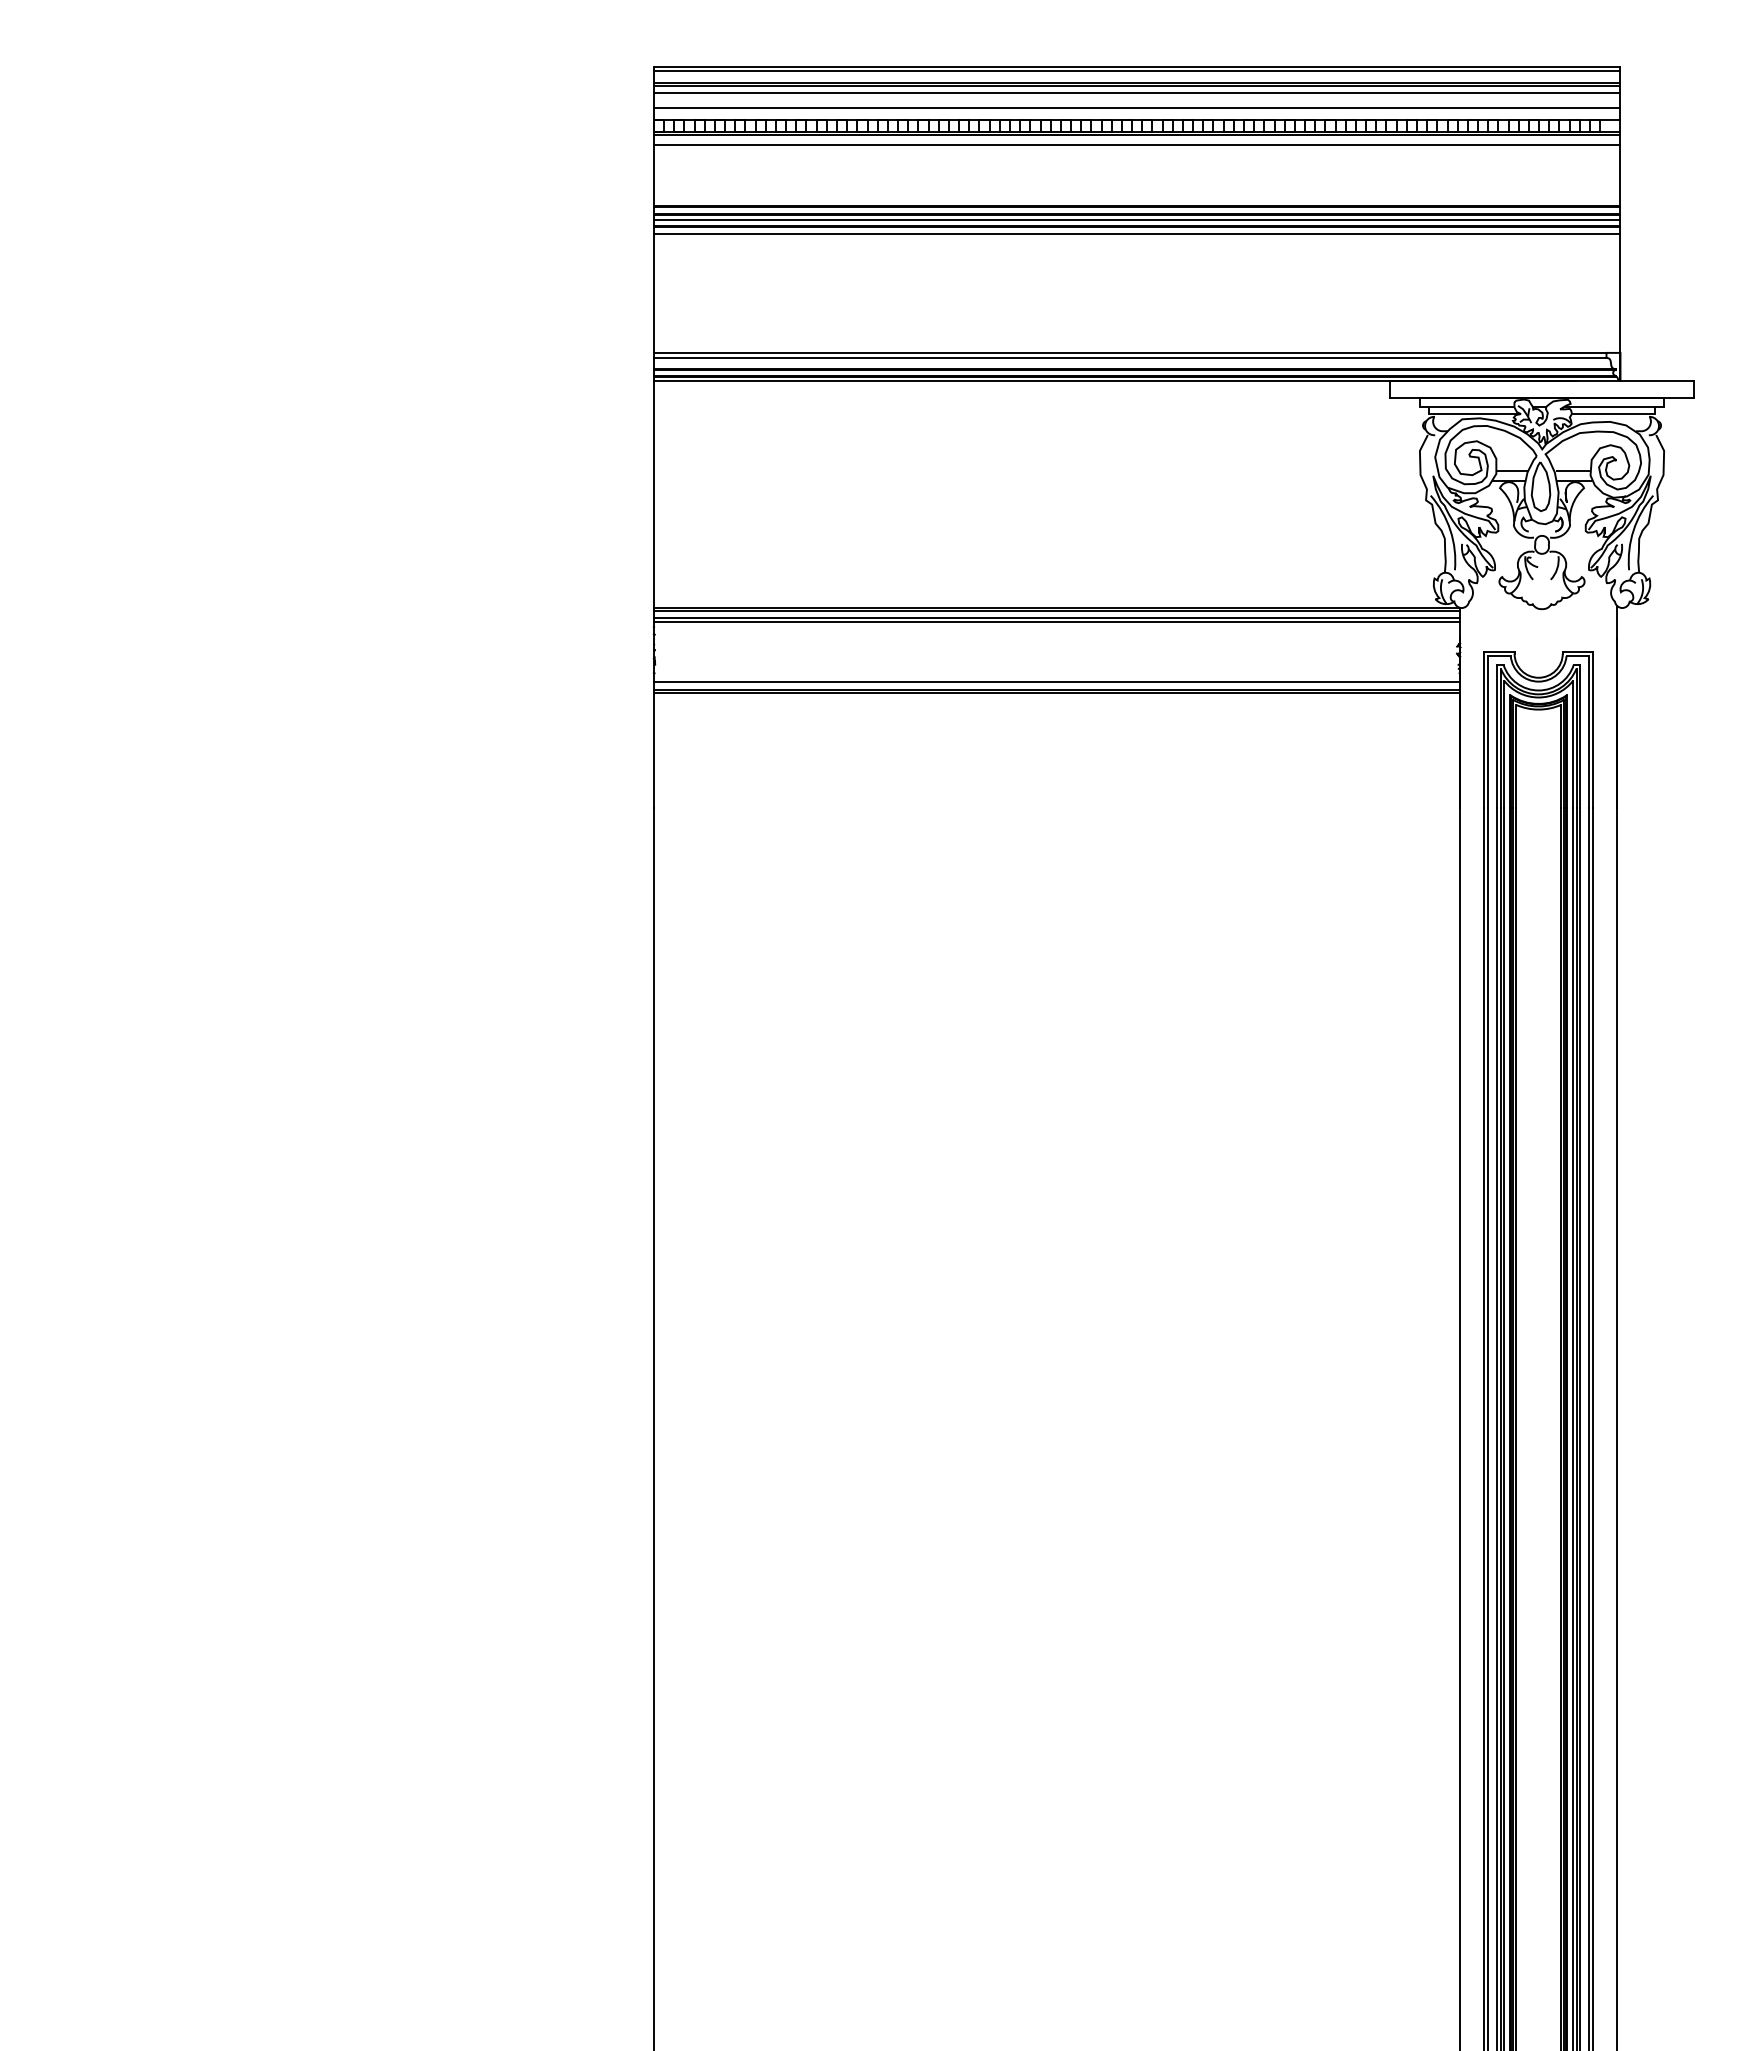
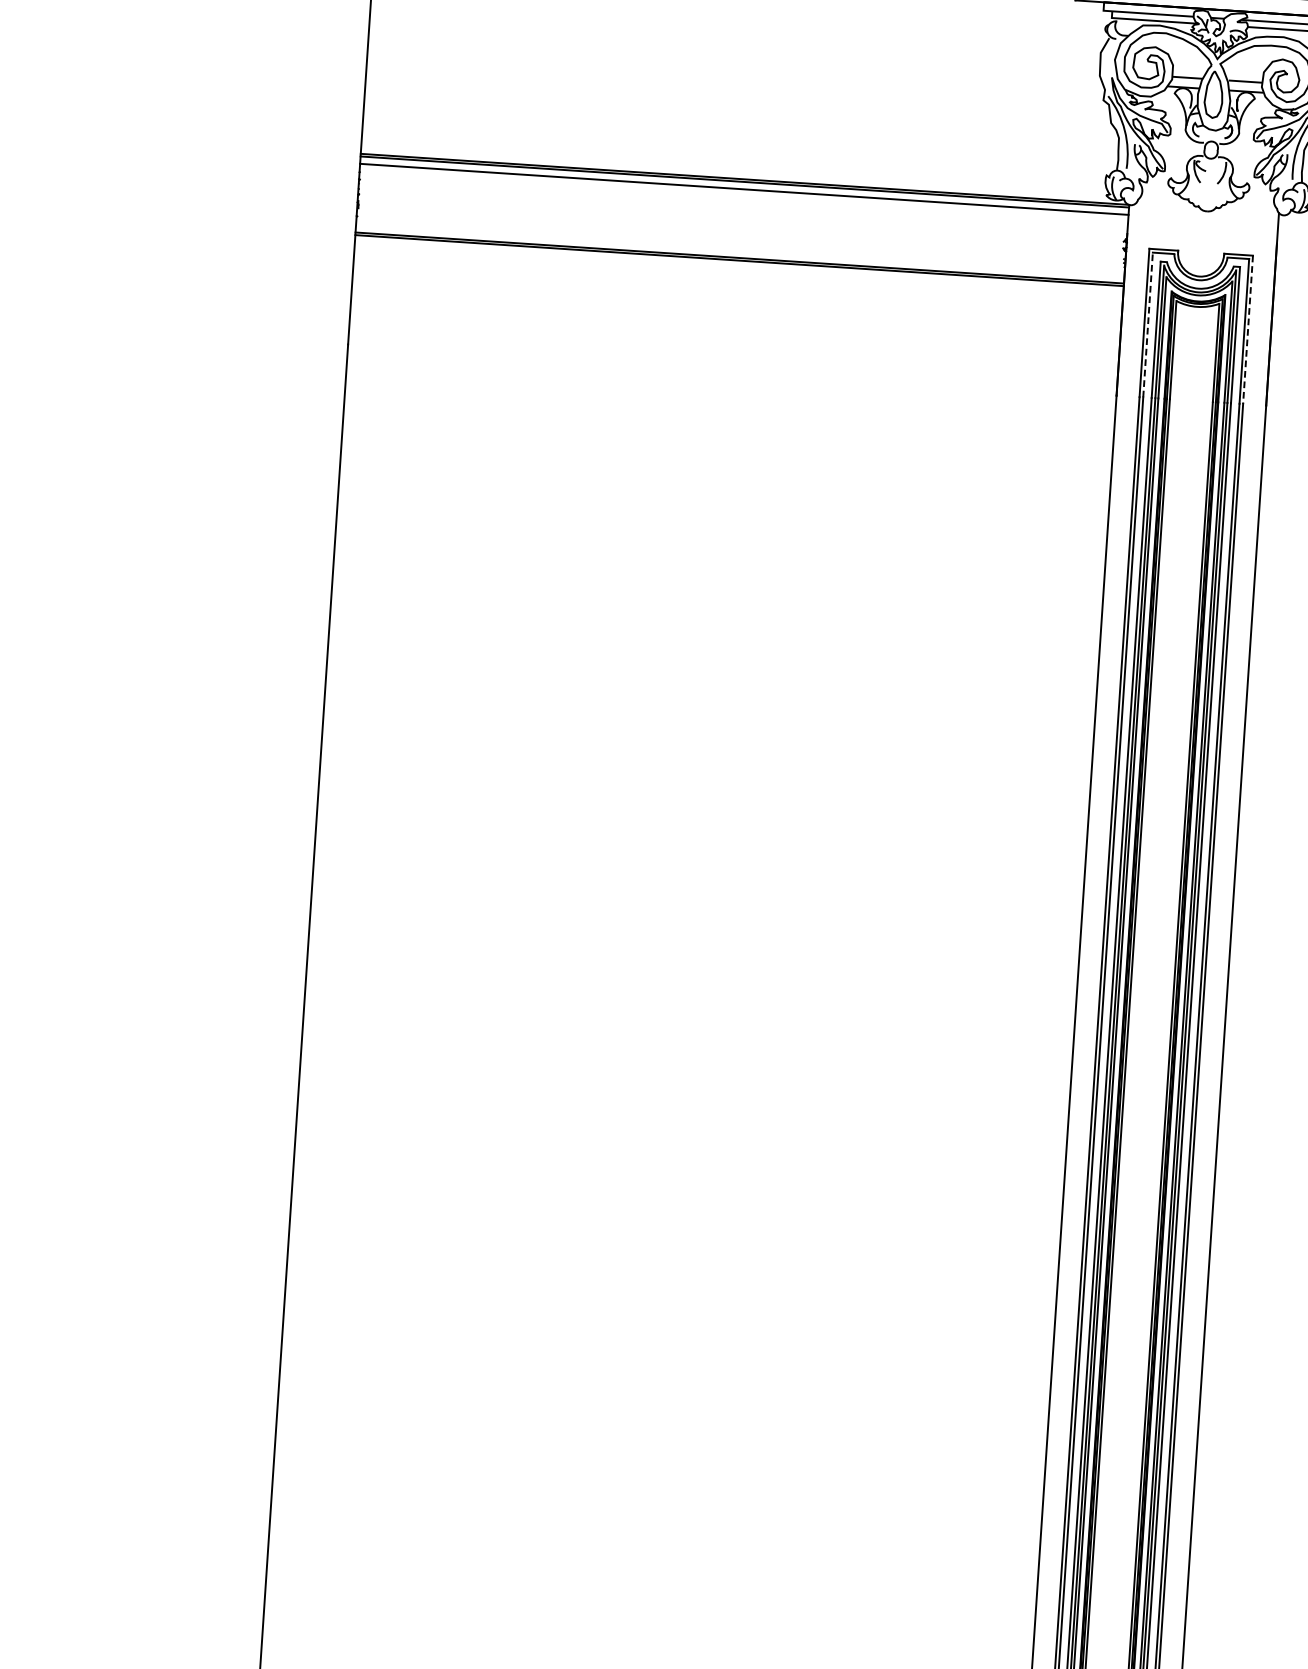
line: (1056, 622) -> (743, 193), removed
line: (1056, 682) -> (739, 250), removed
line: (1593, 730) -> (1248, 330), solid -> dashed
line: (1488, 731) -> (1148, 324), solid -> dashed

